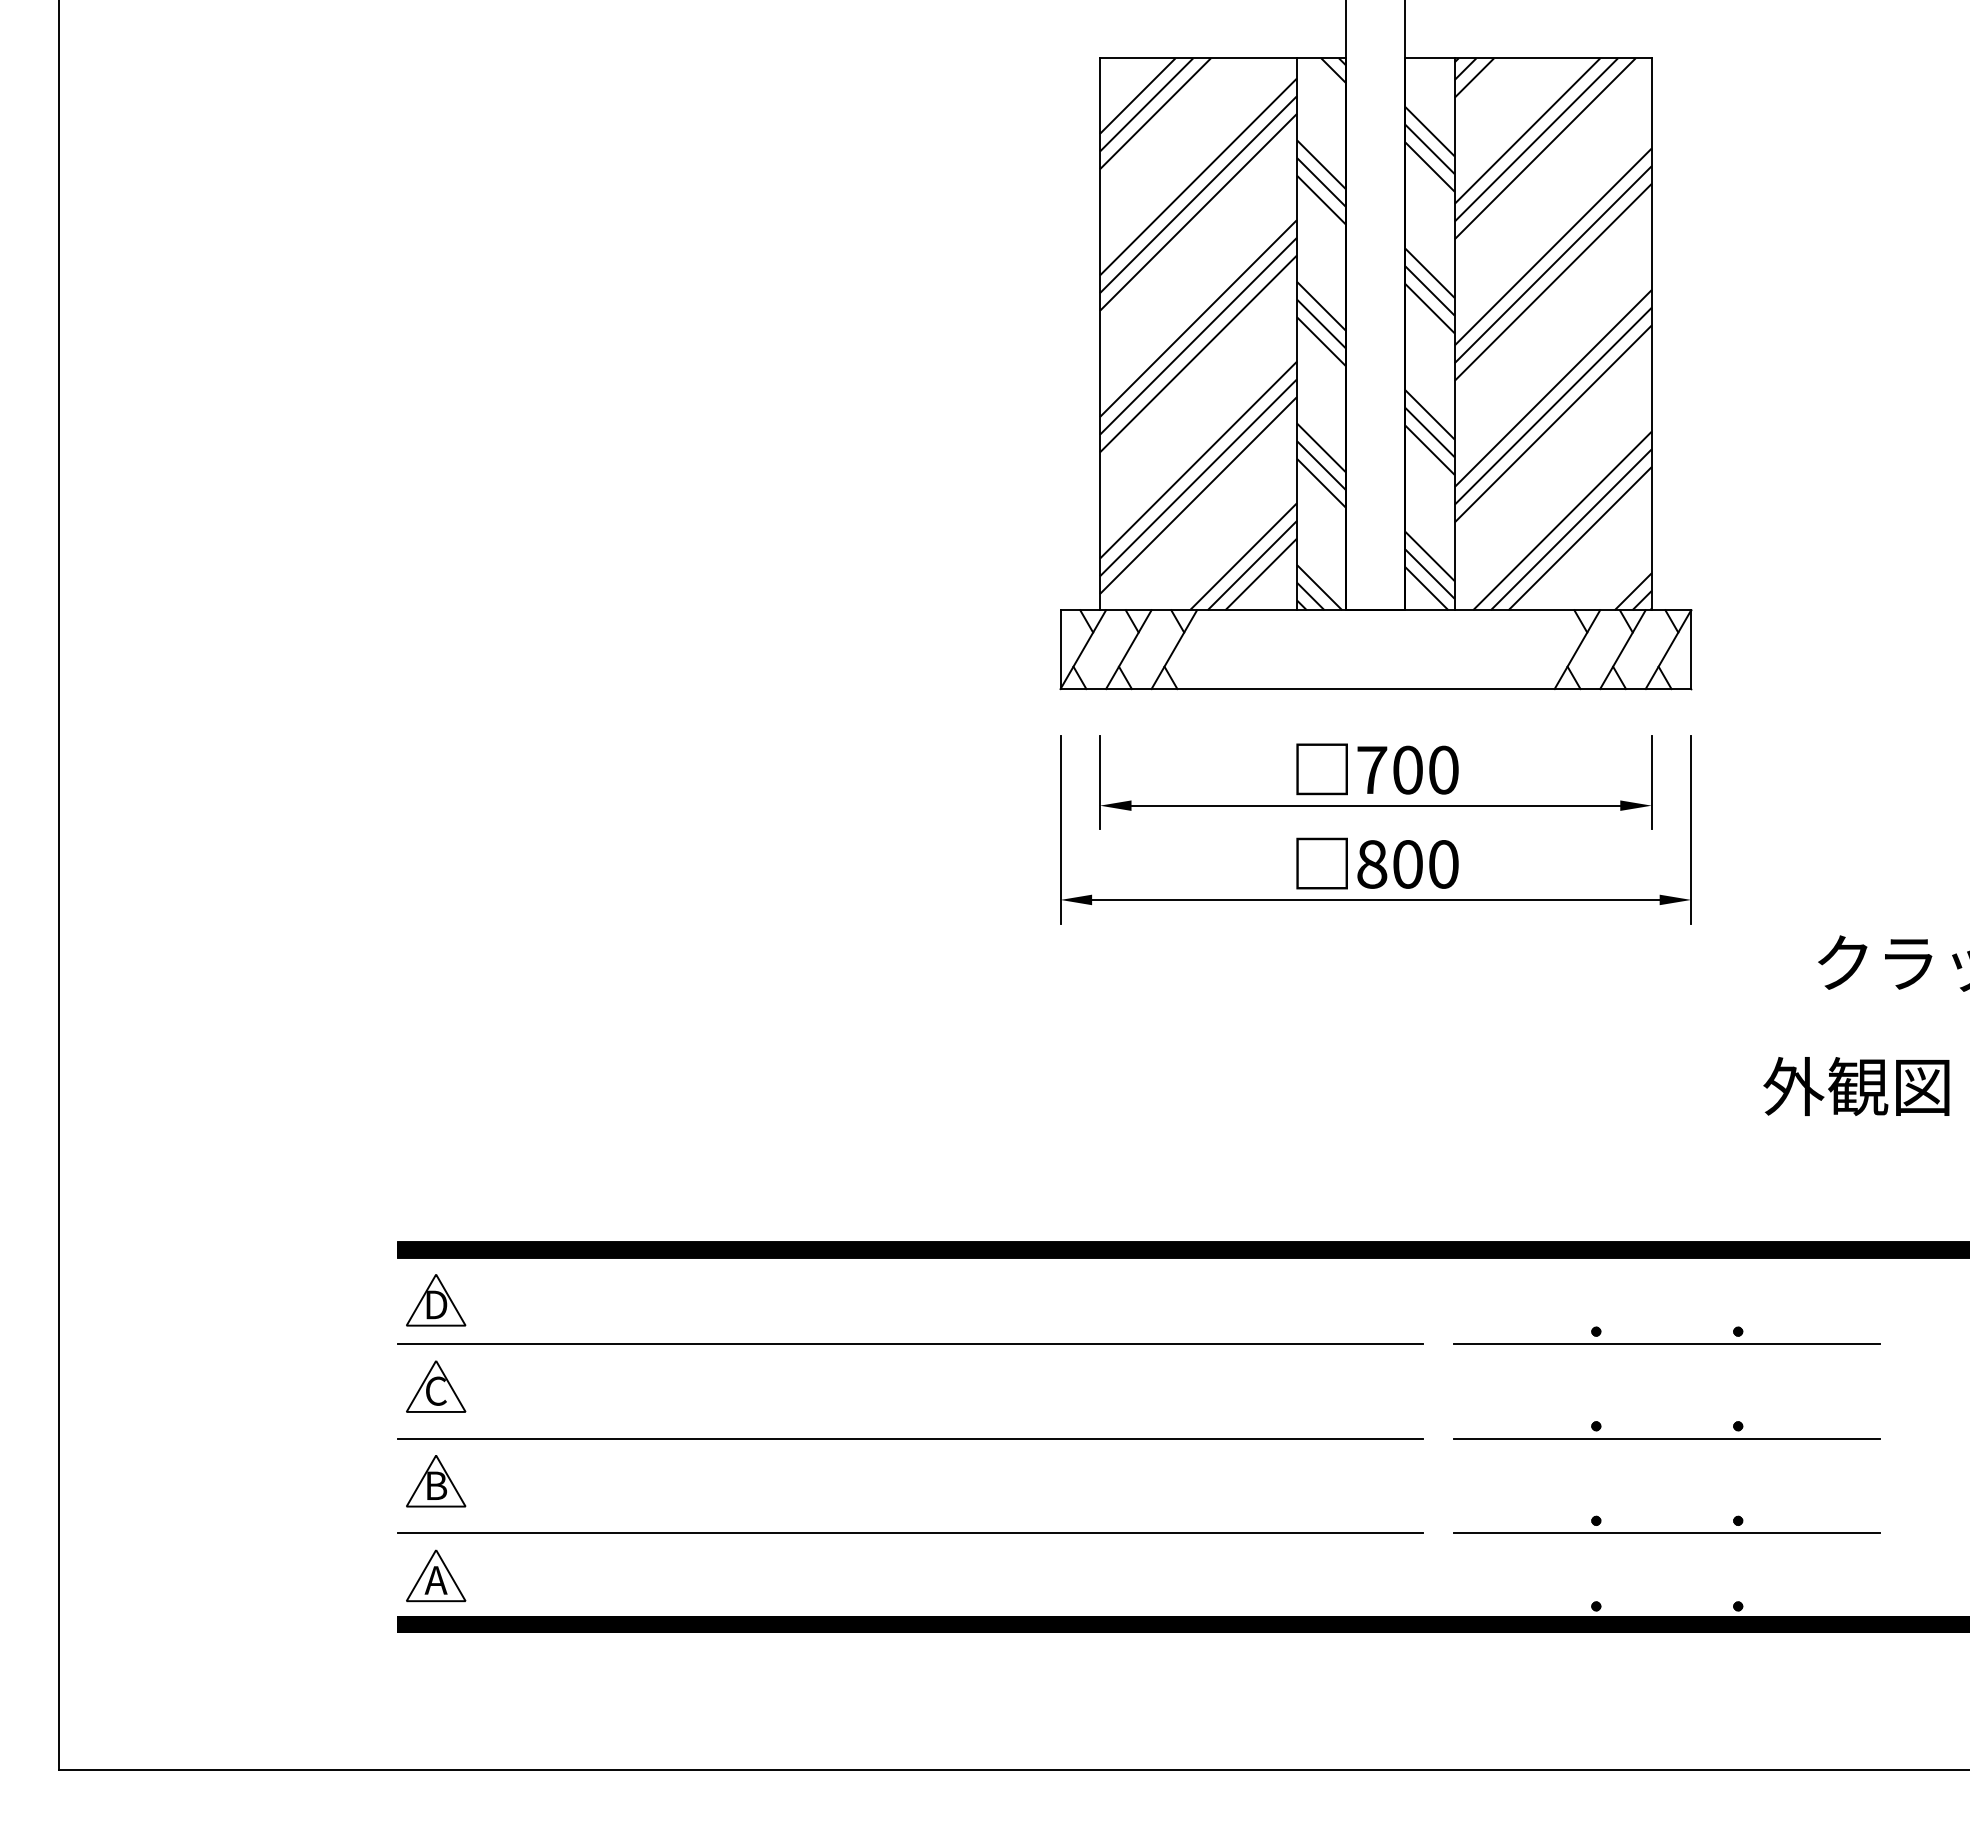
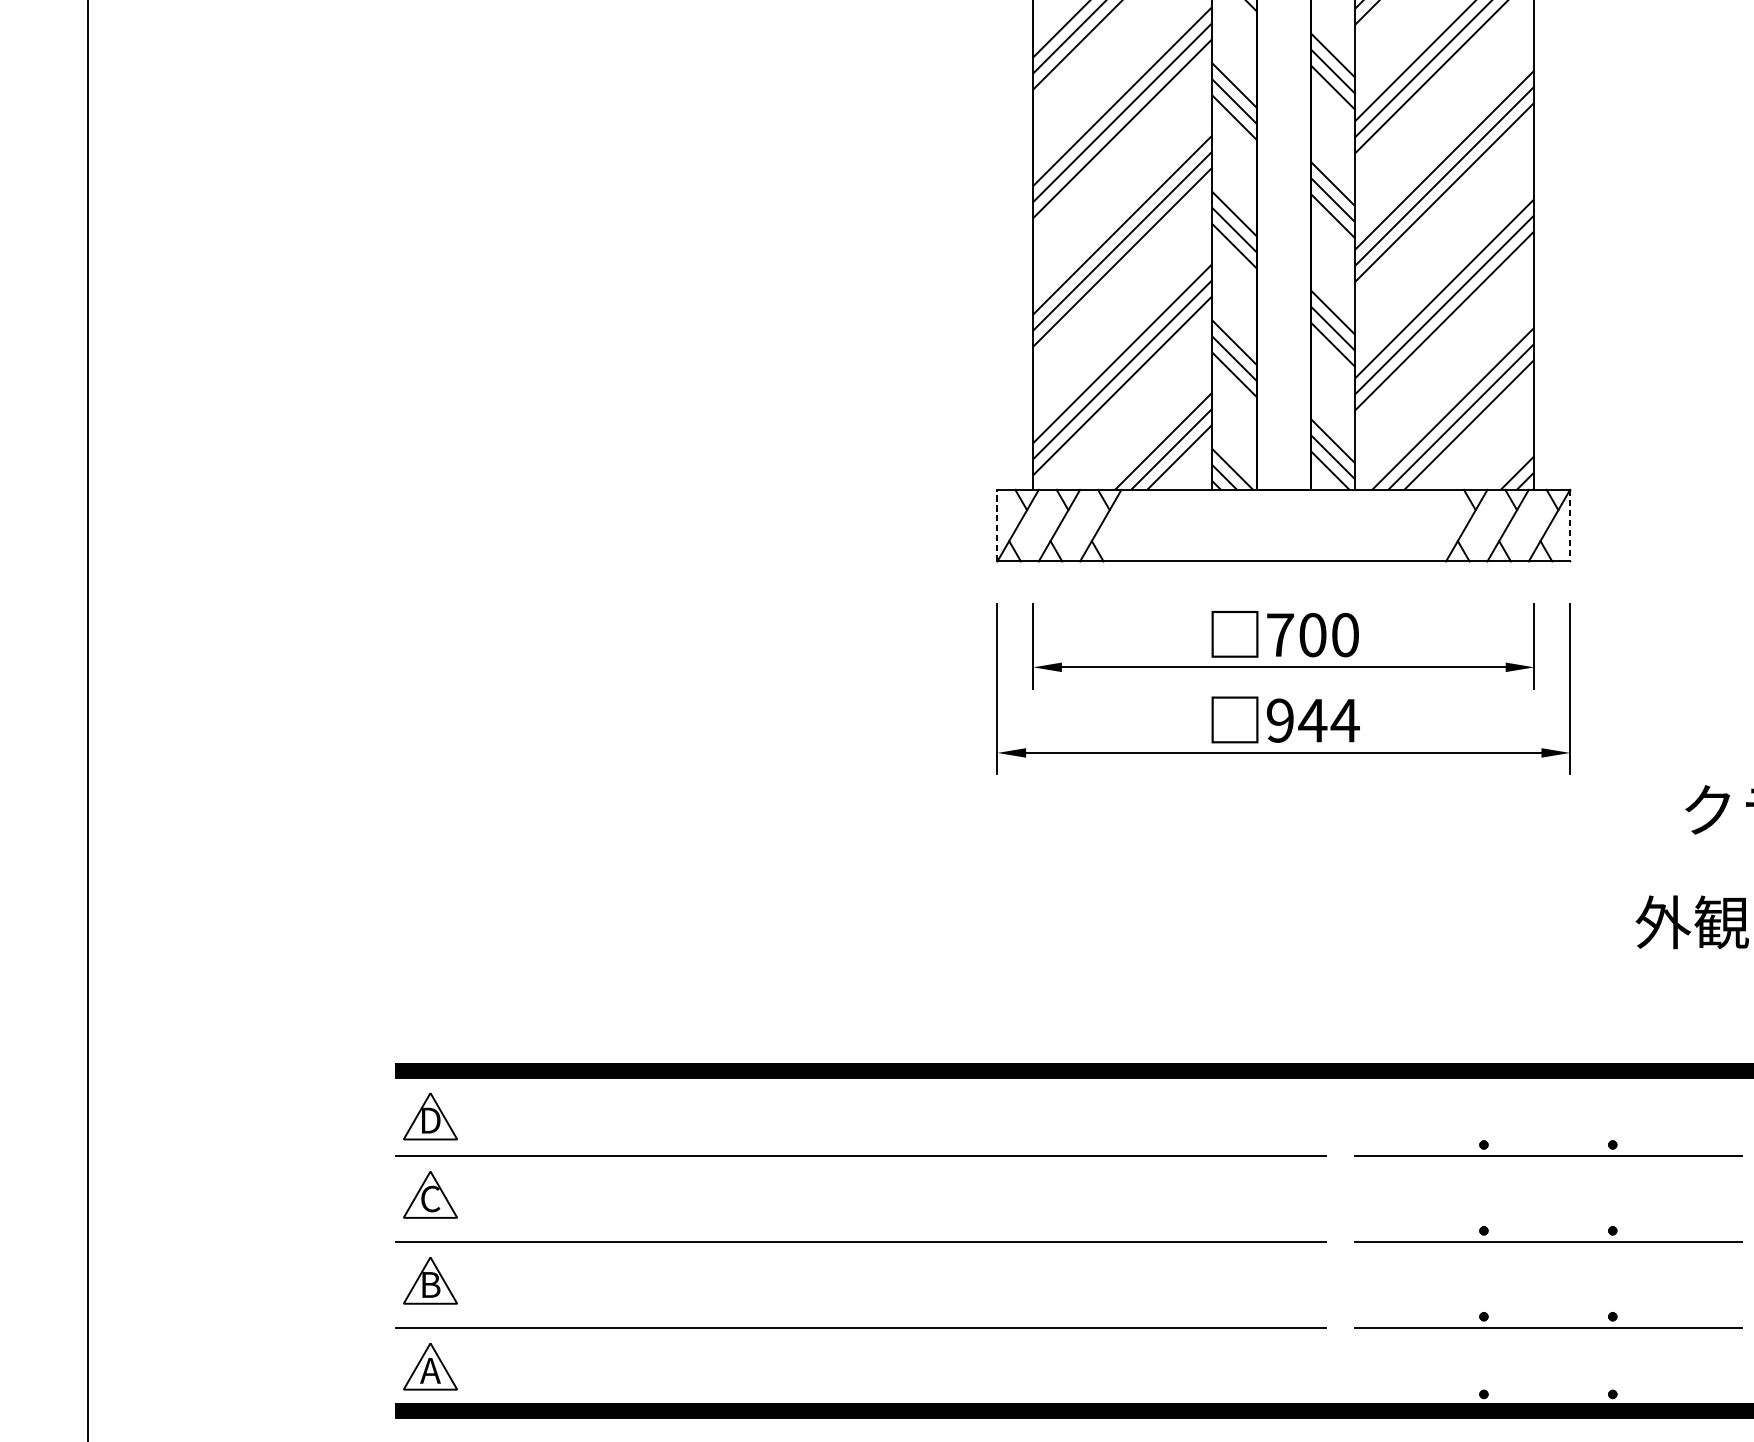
line: (1060, 649) -> (997, 525), solid -> dashed
line: (1691, 650) -> (1570, 526), solid -> dashed
text: (1408, 864) -> (1313, 720), 800 -> 944

